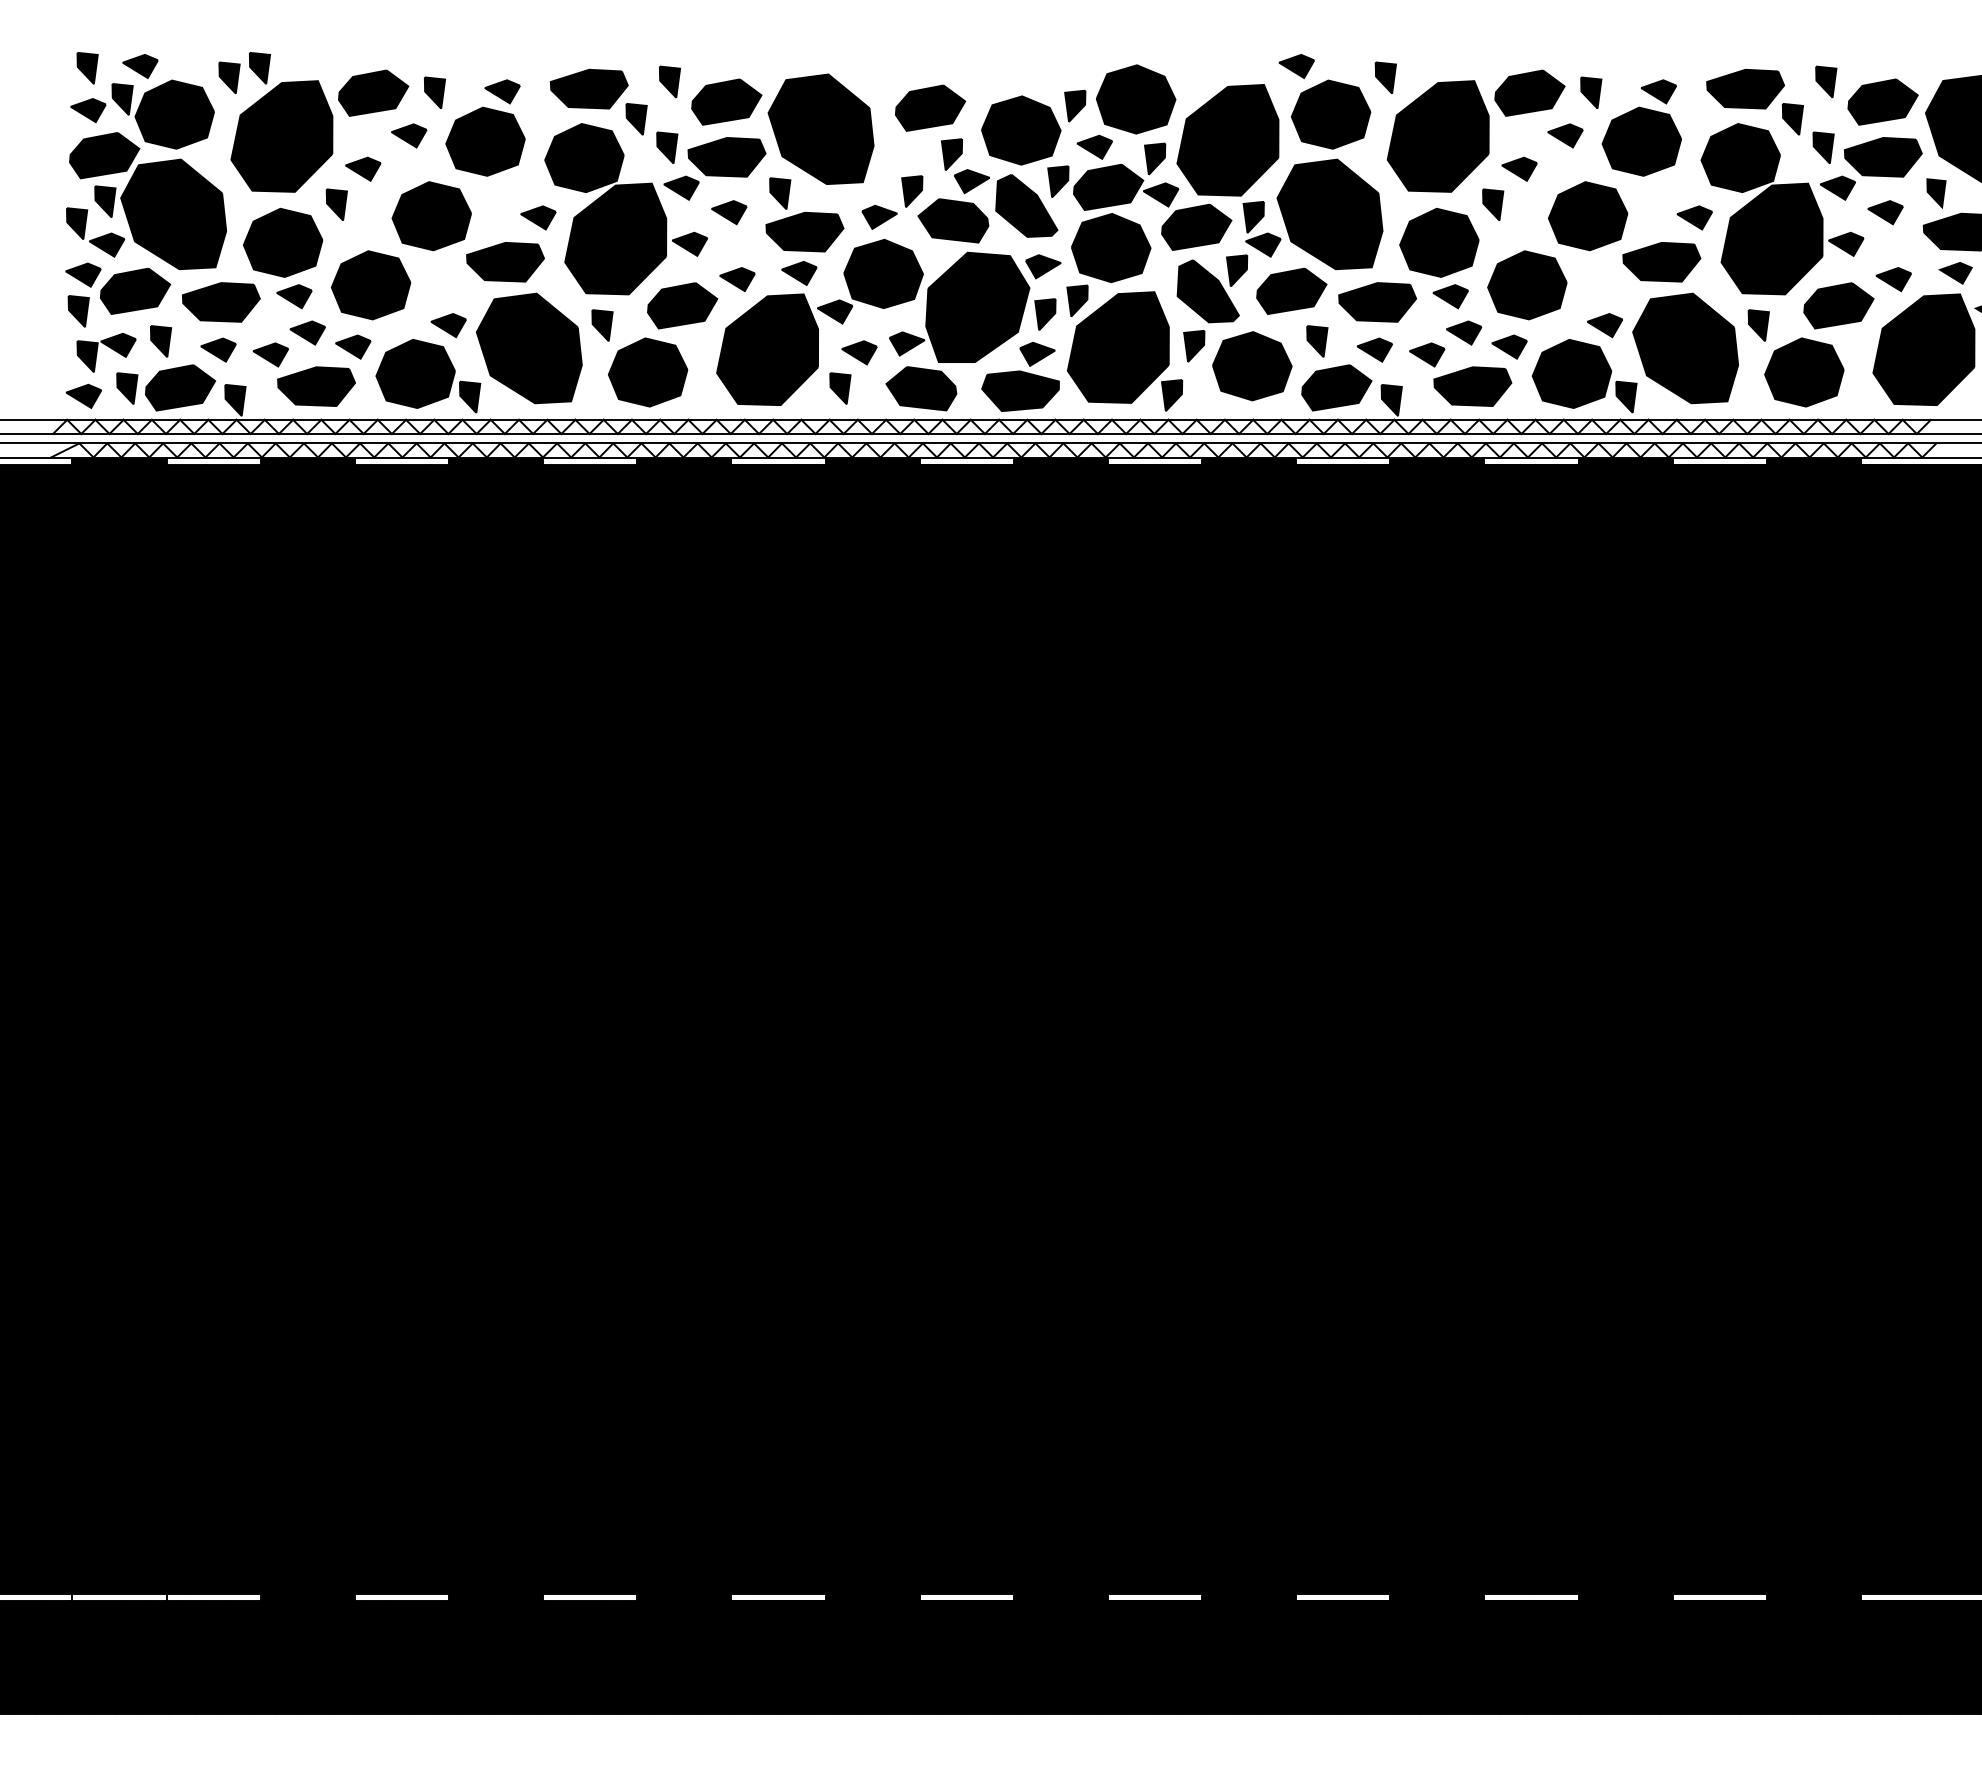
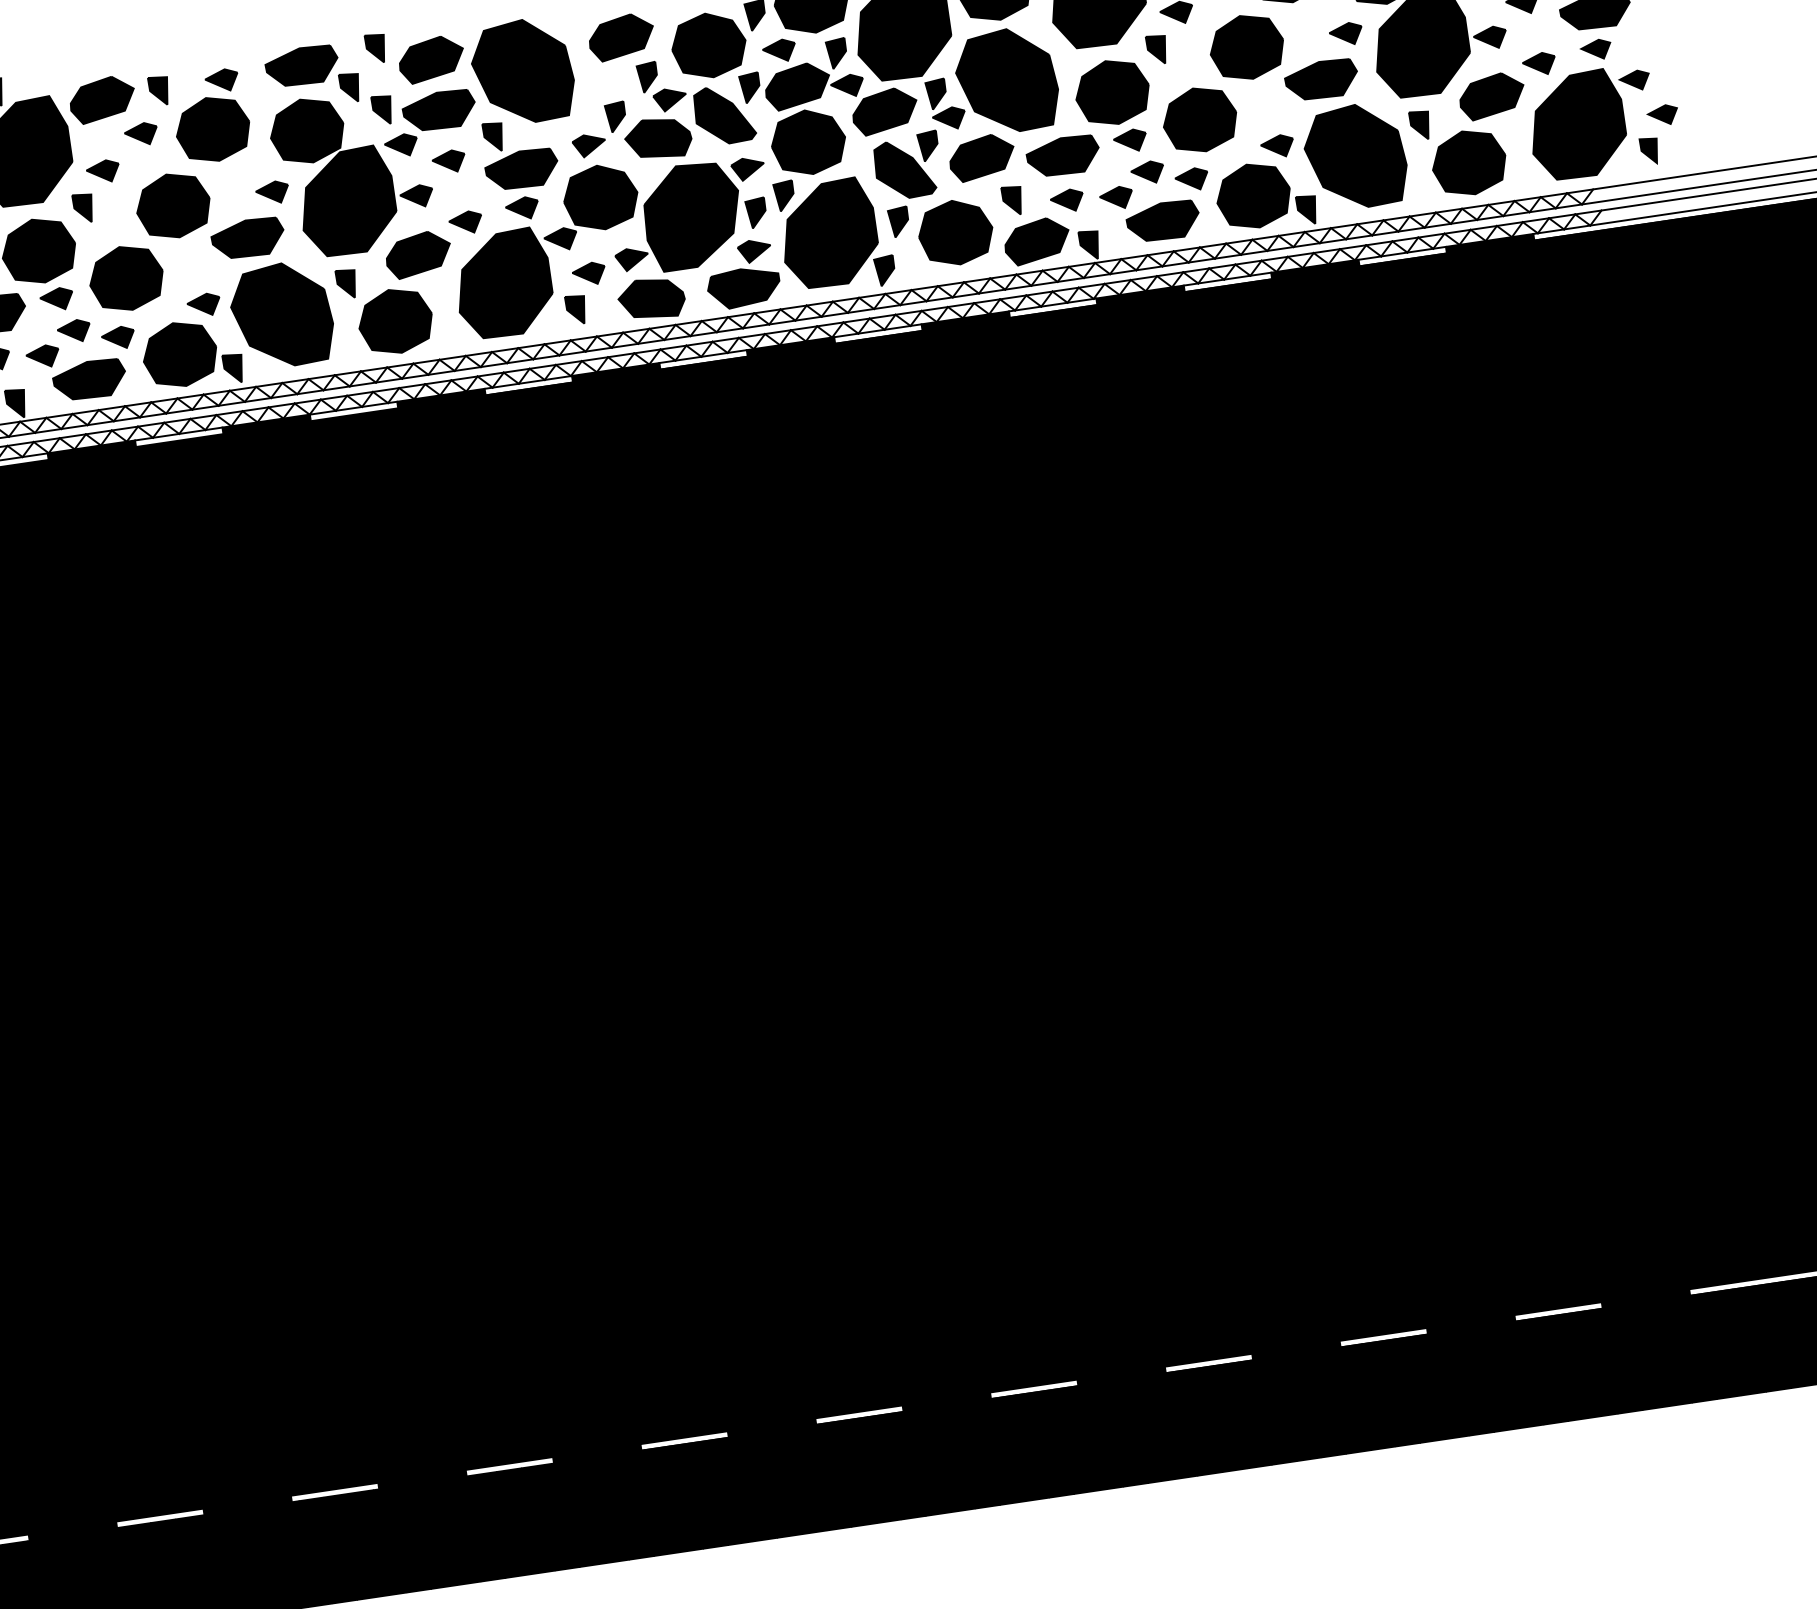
fill: (119, 1597) -> (72, 1531), added

